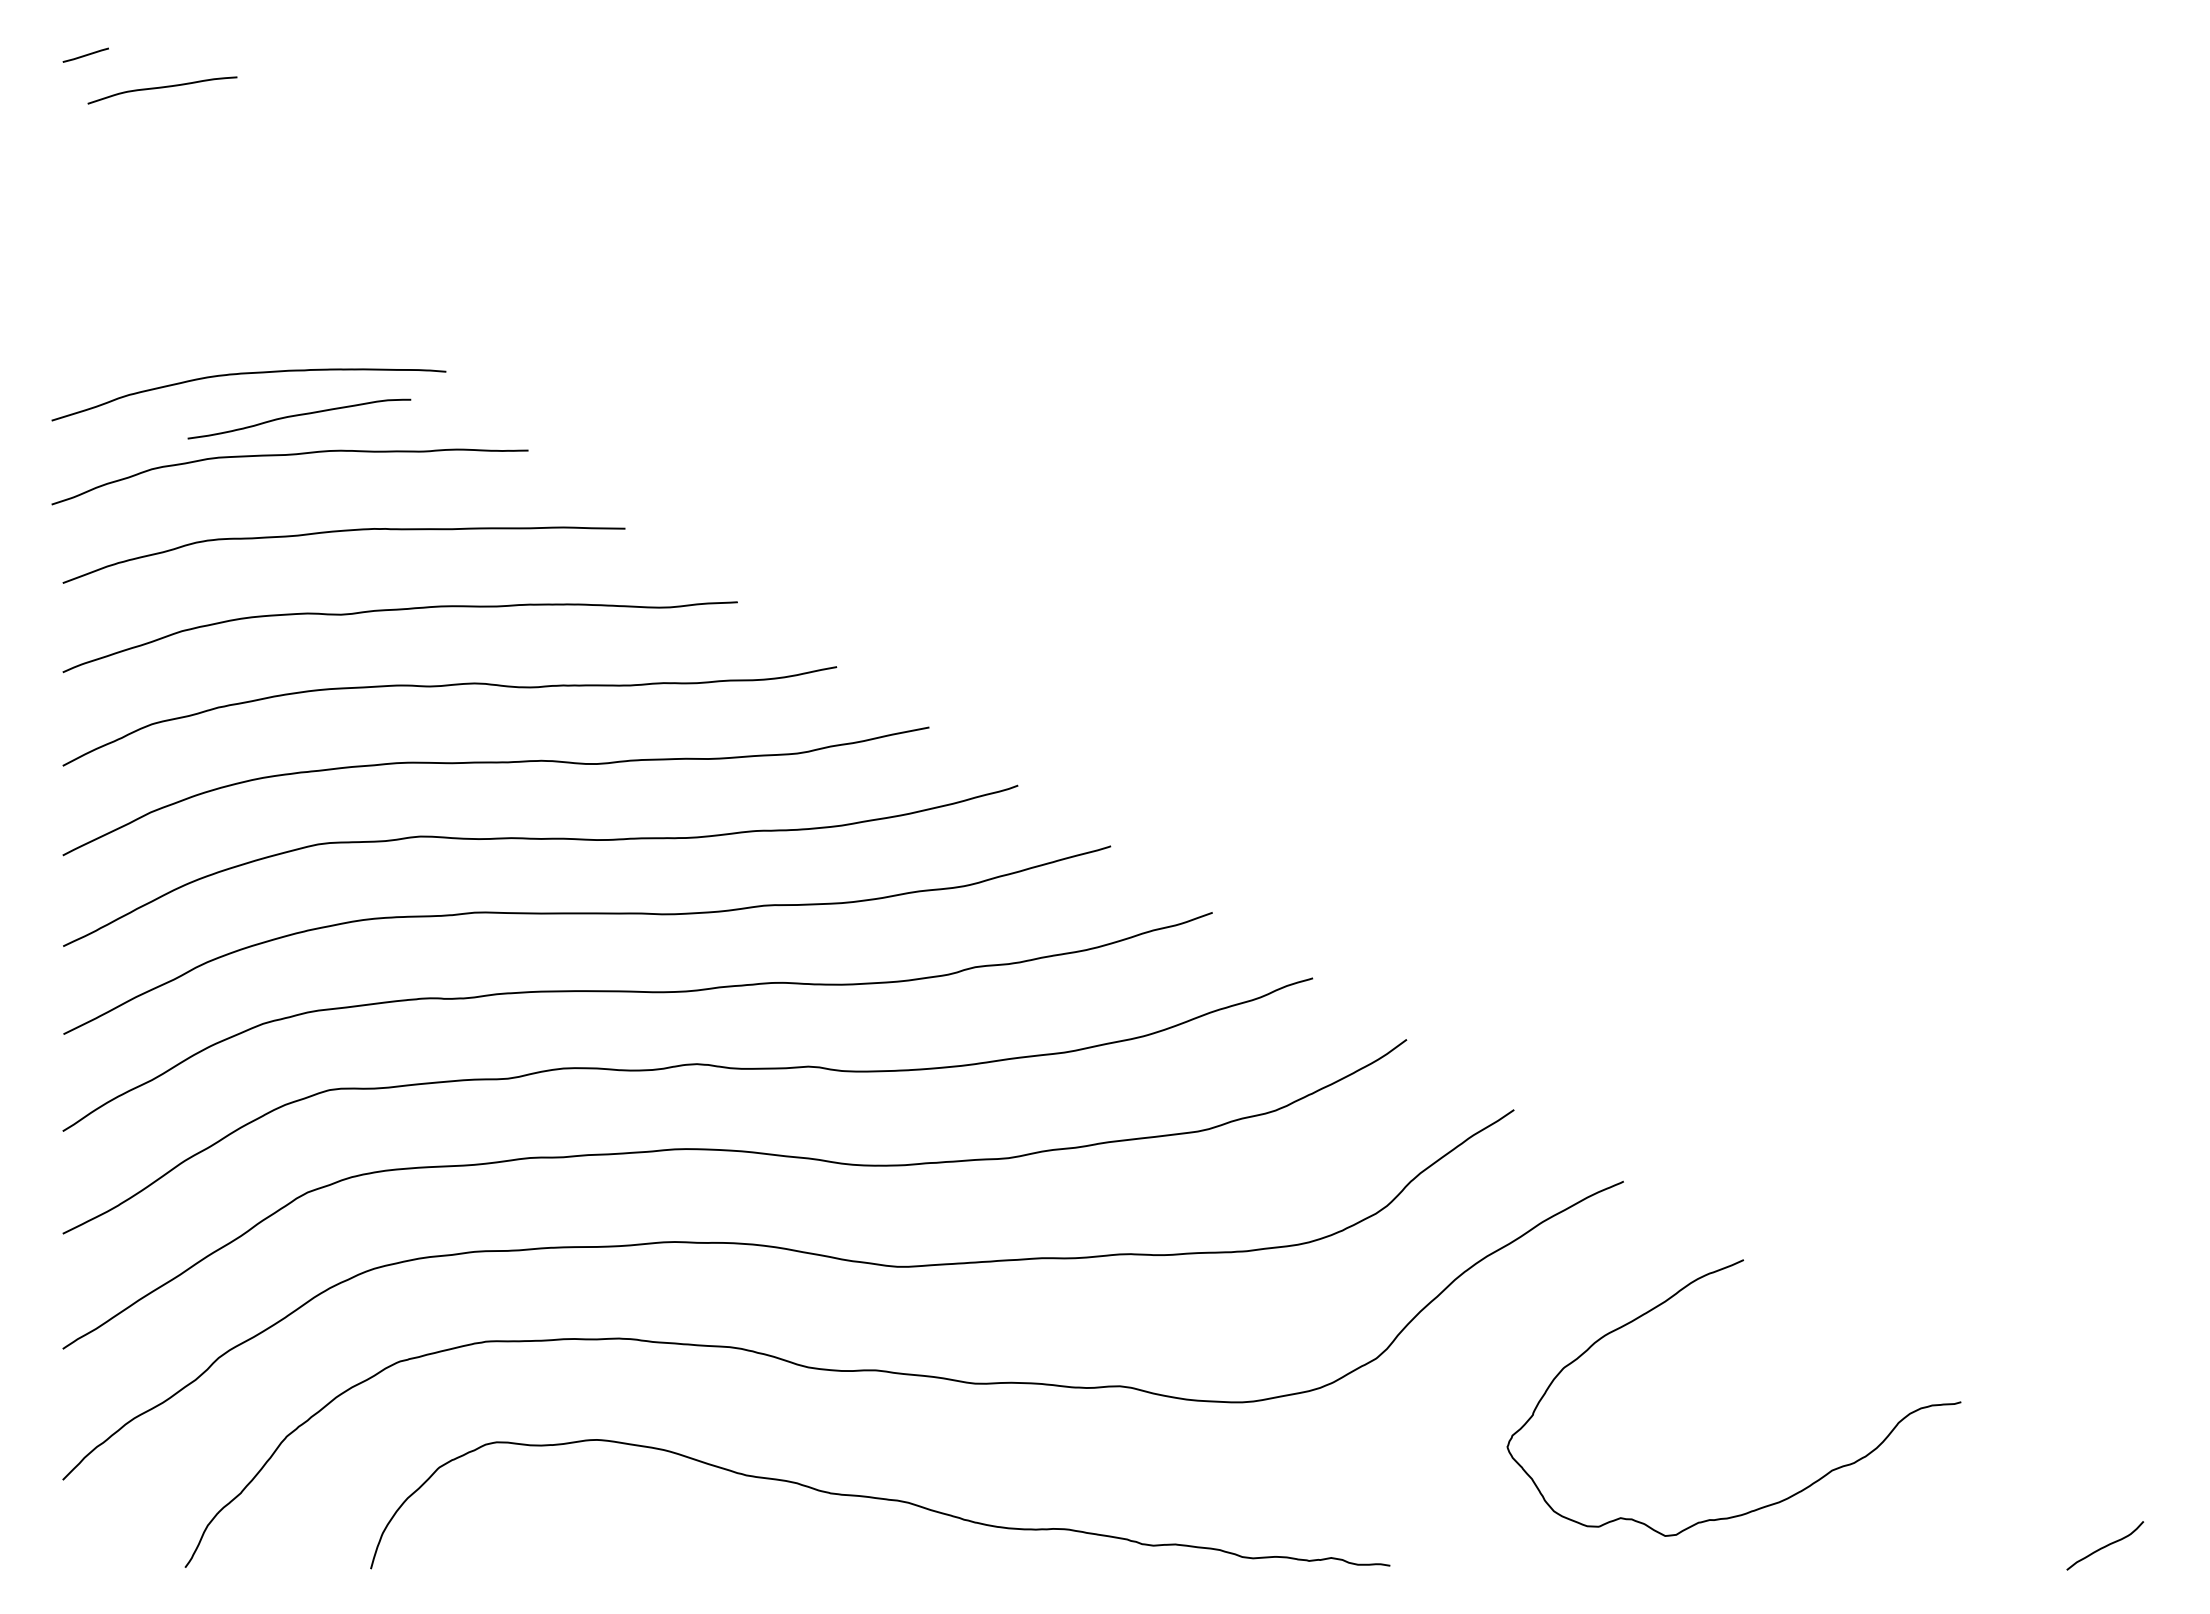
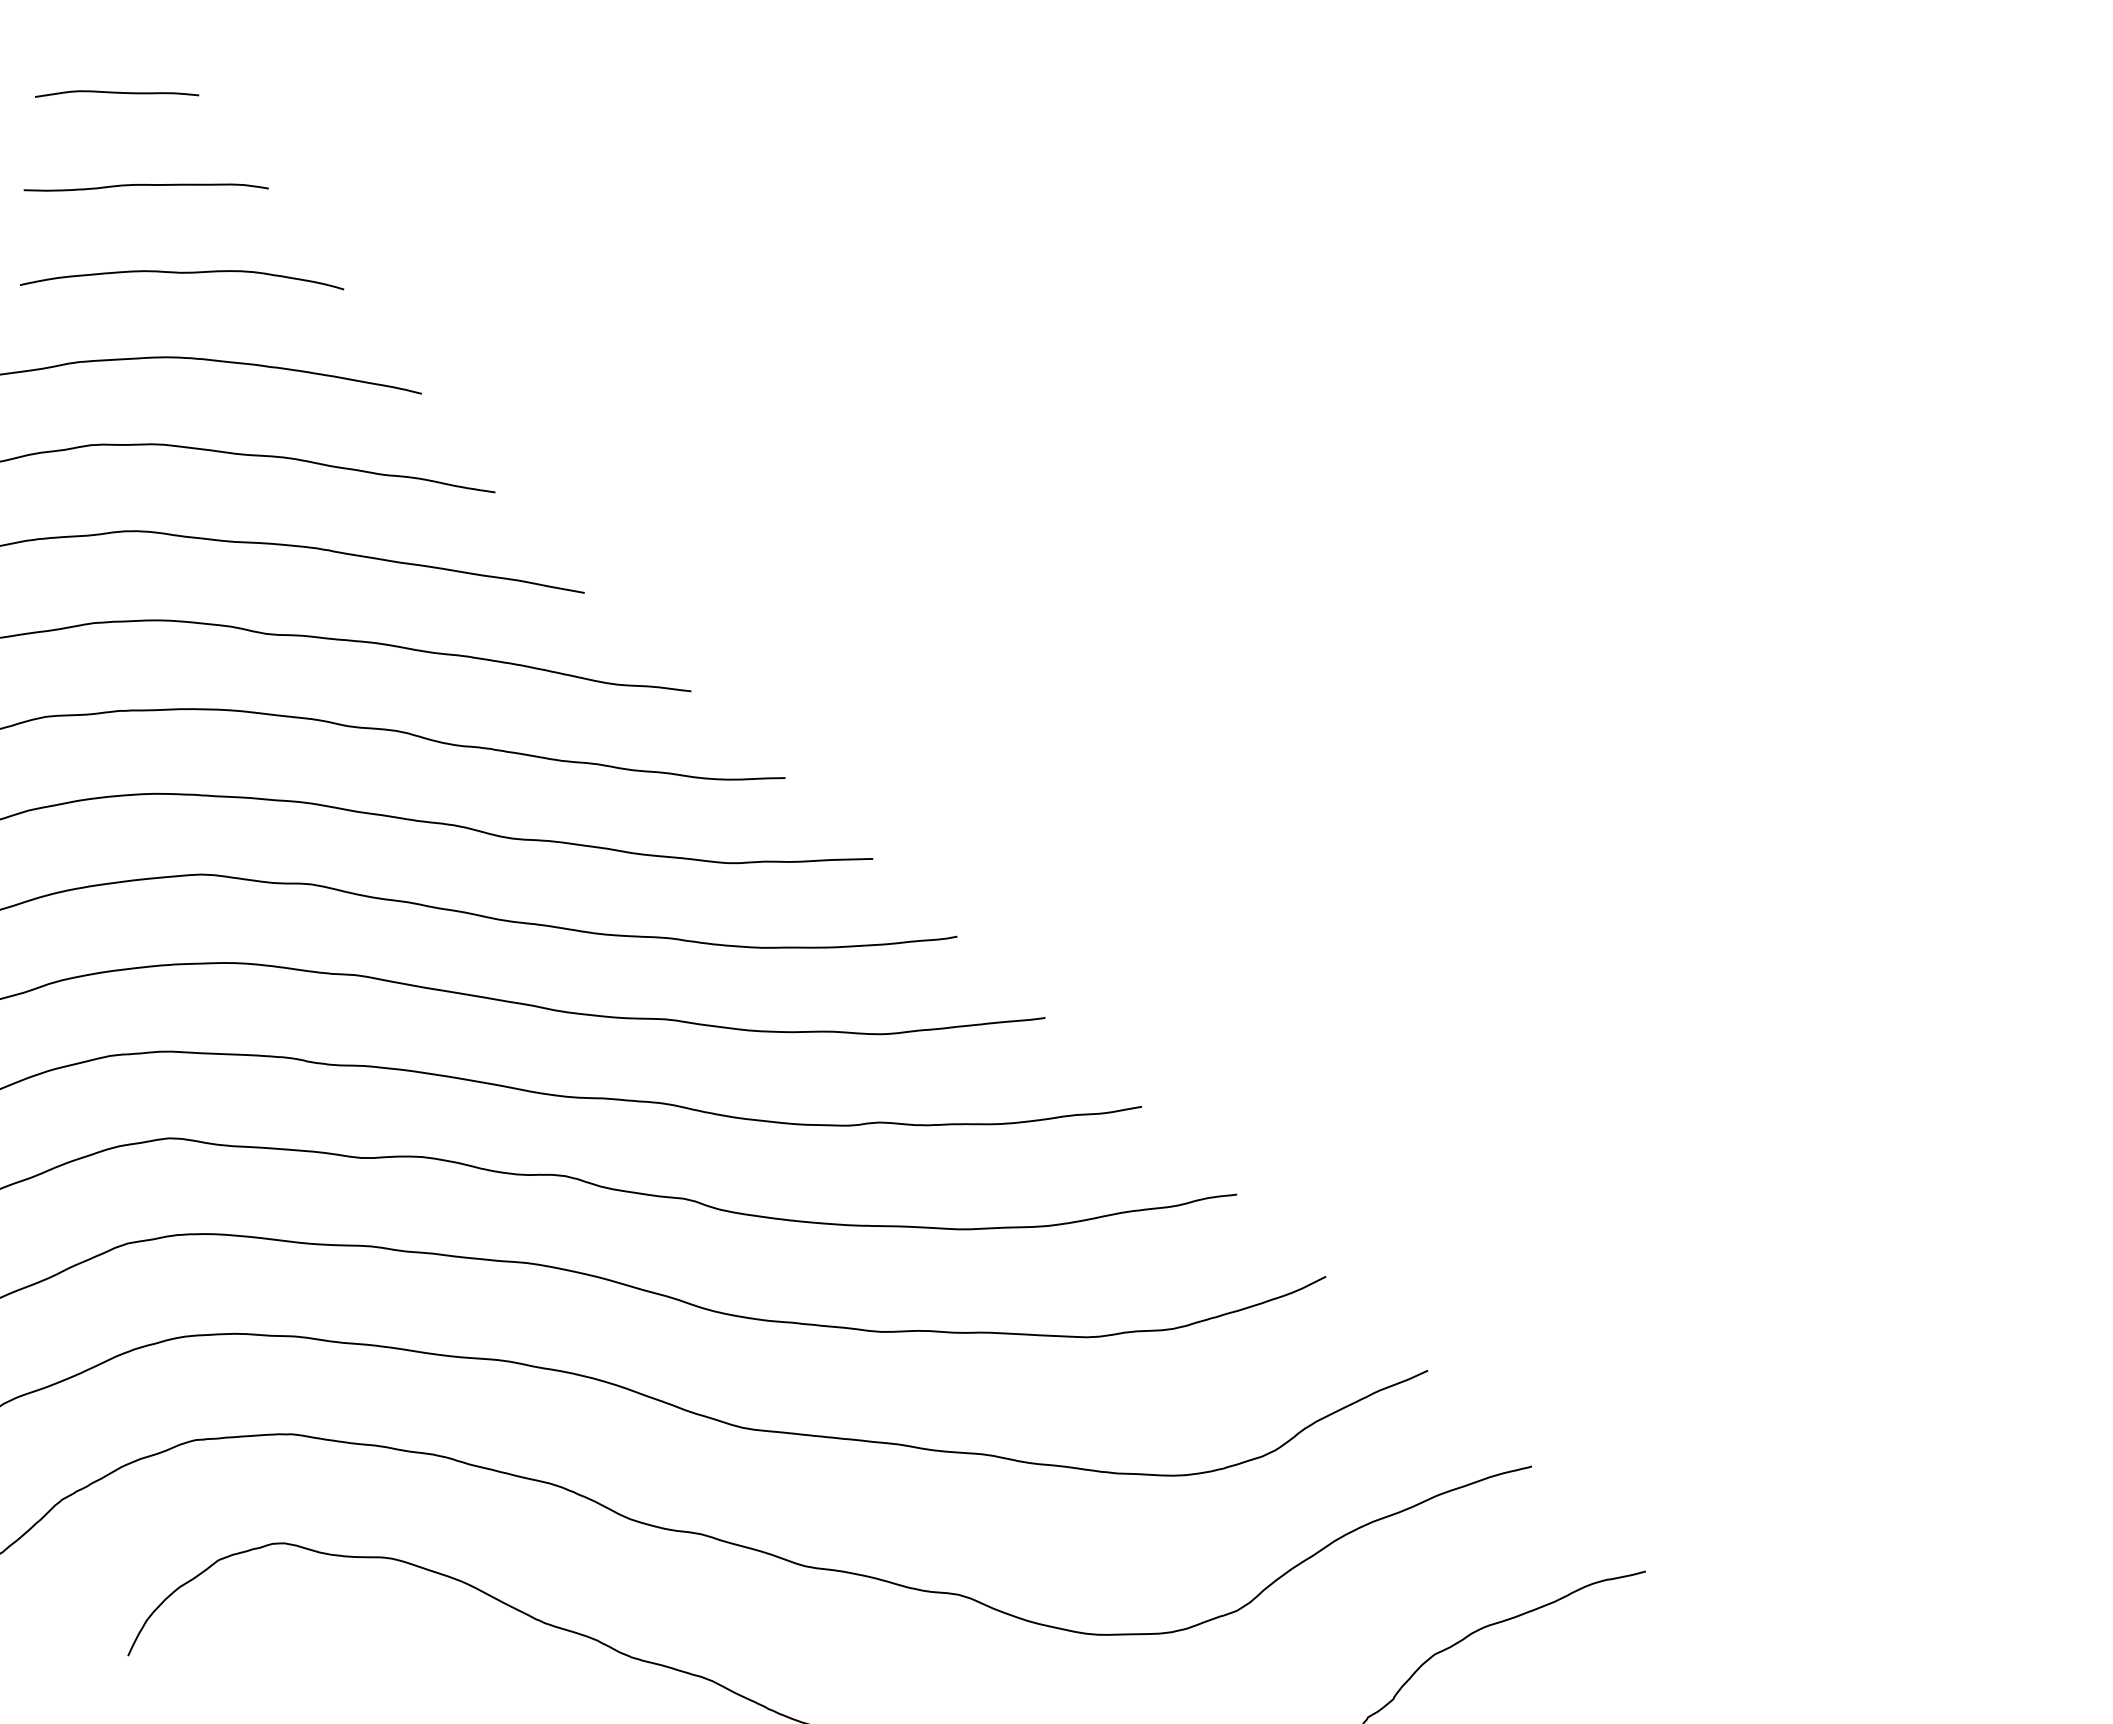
curve: (162, 88) -> (117, 93), moved
curve: (206, 299) -> (179, 274), added
curve: (297, 416) -> (144, 186), moved

